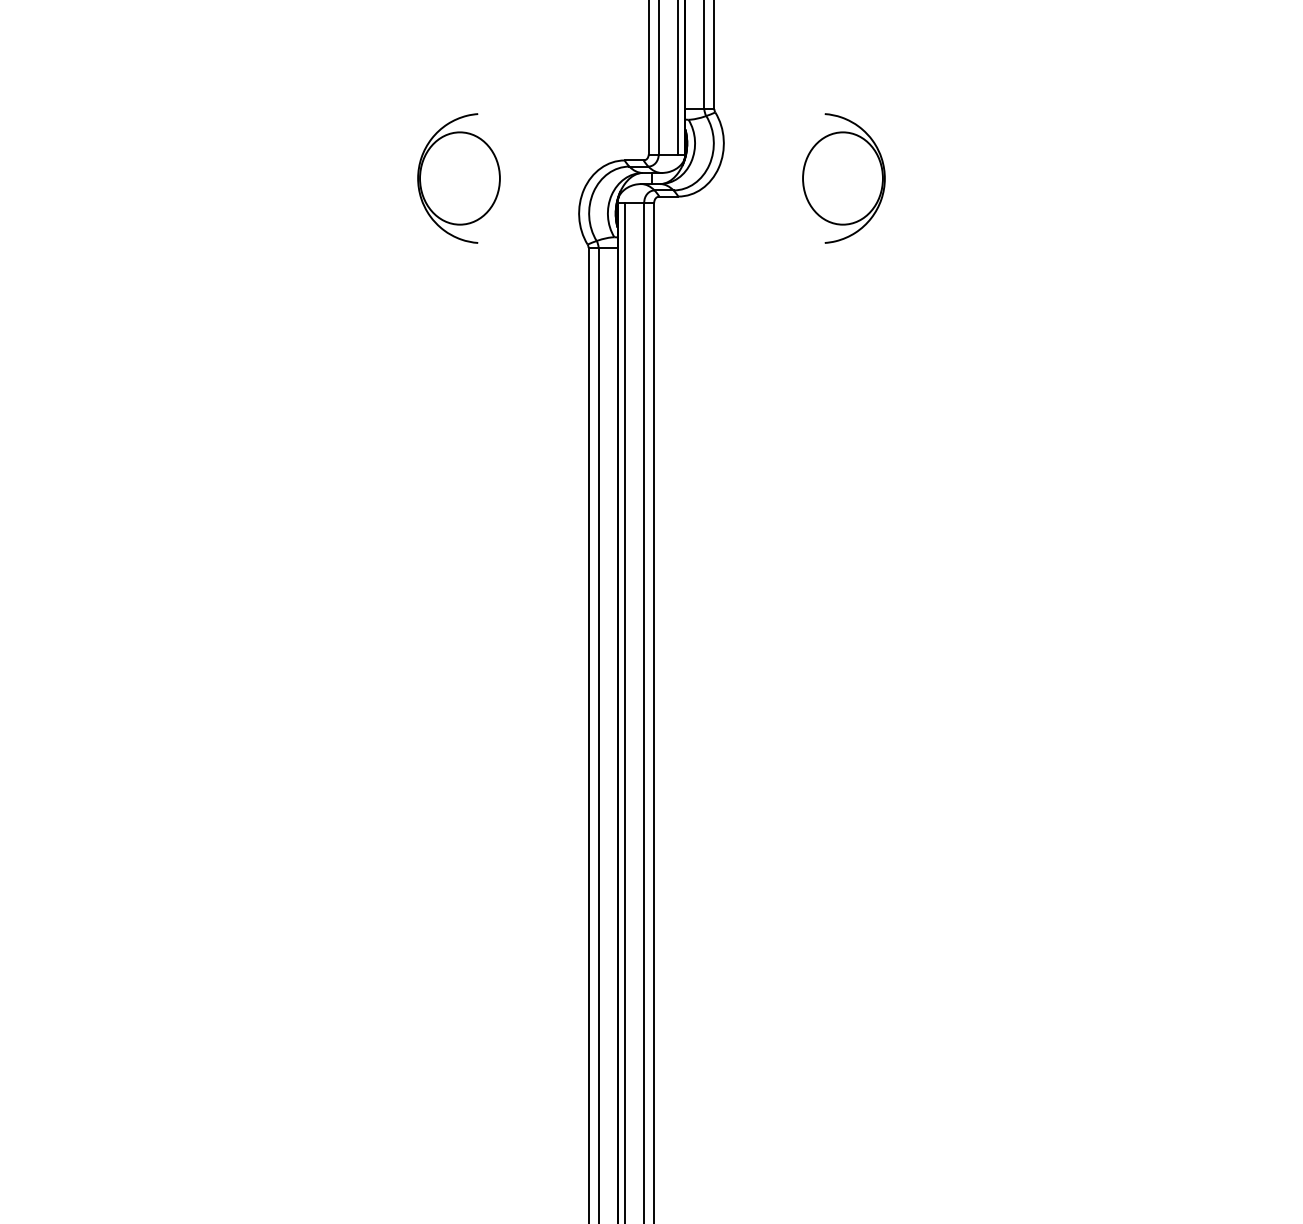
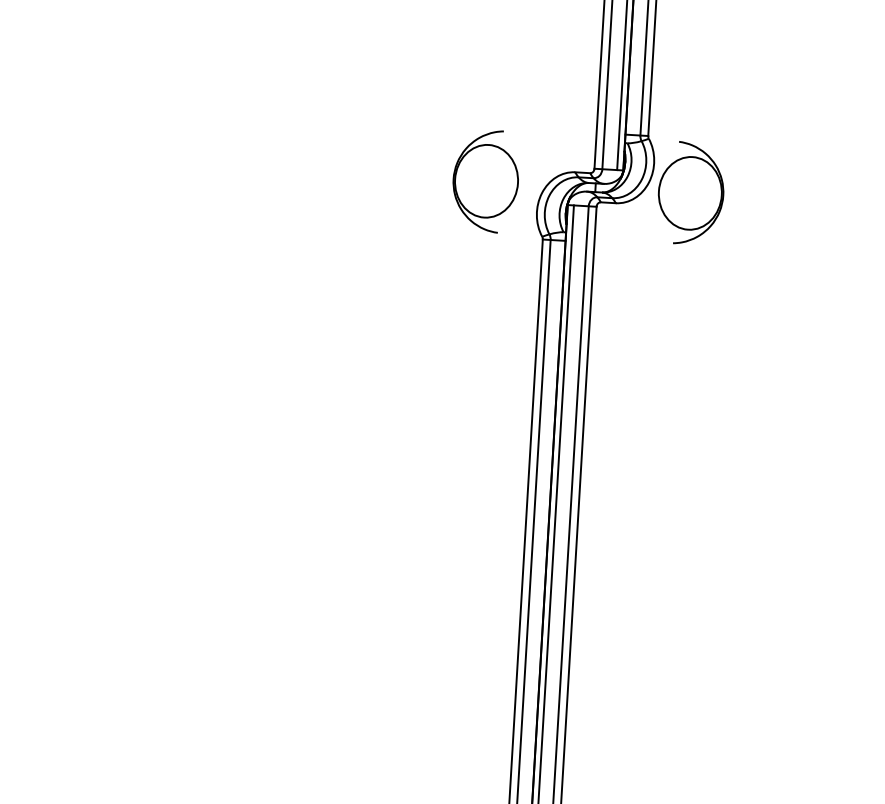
part: (458, 178) -> (485, 181), moved
part: (843, 178) -> (690, 193), moved

